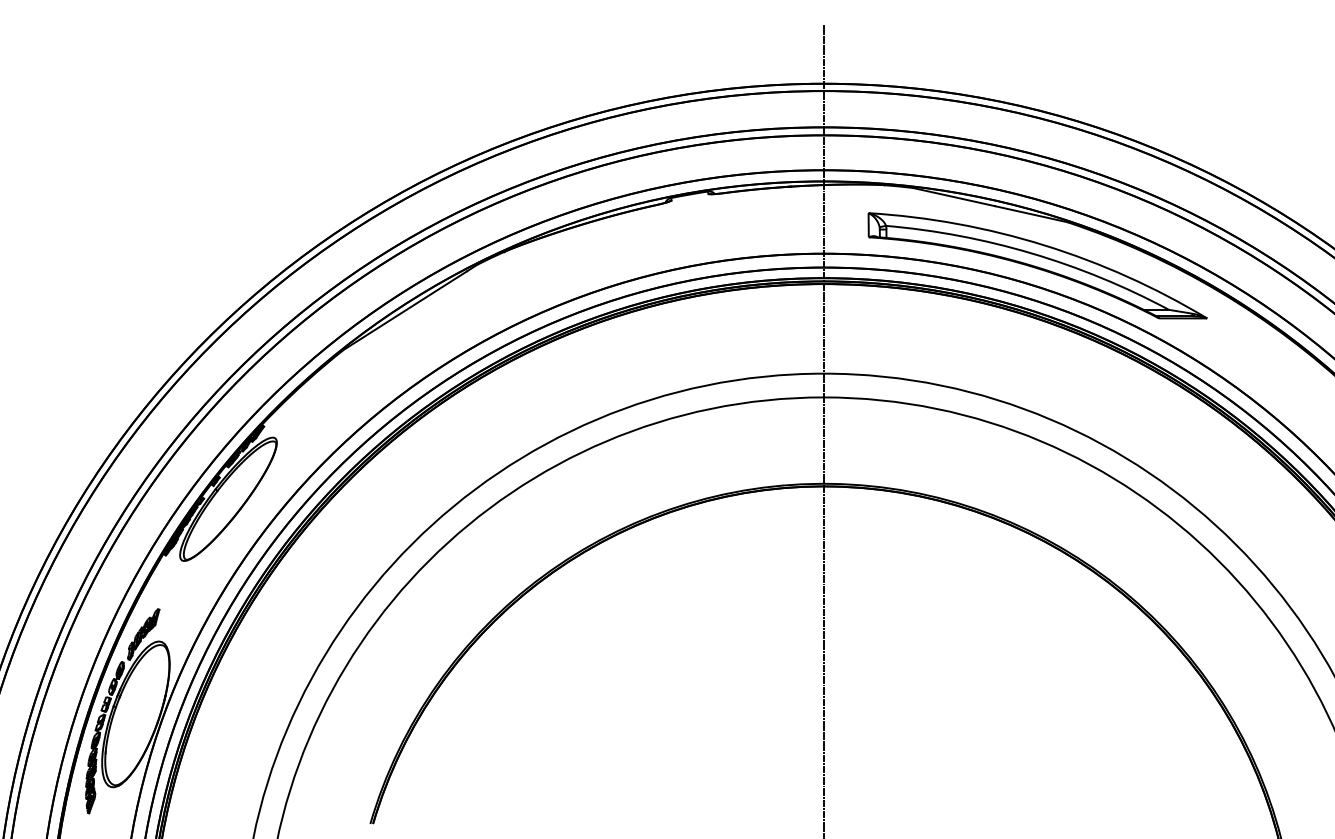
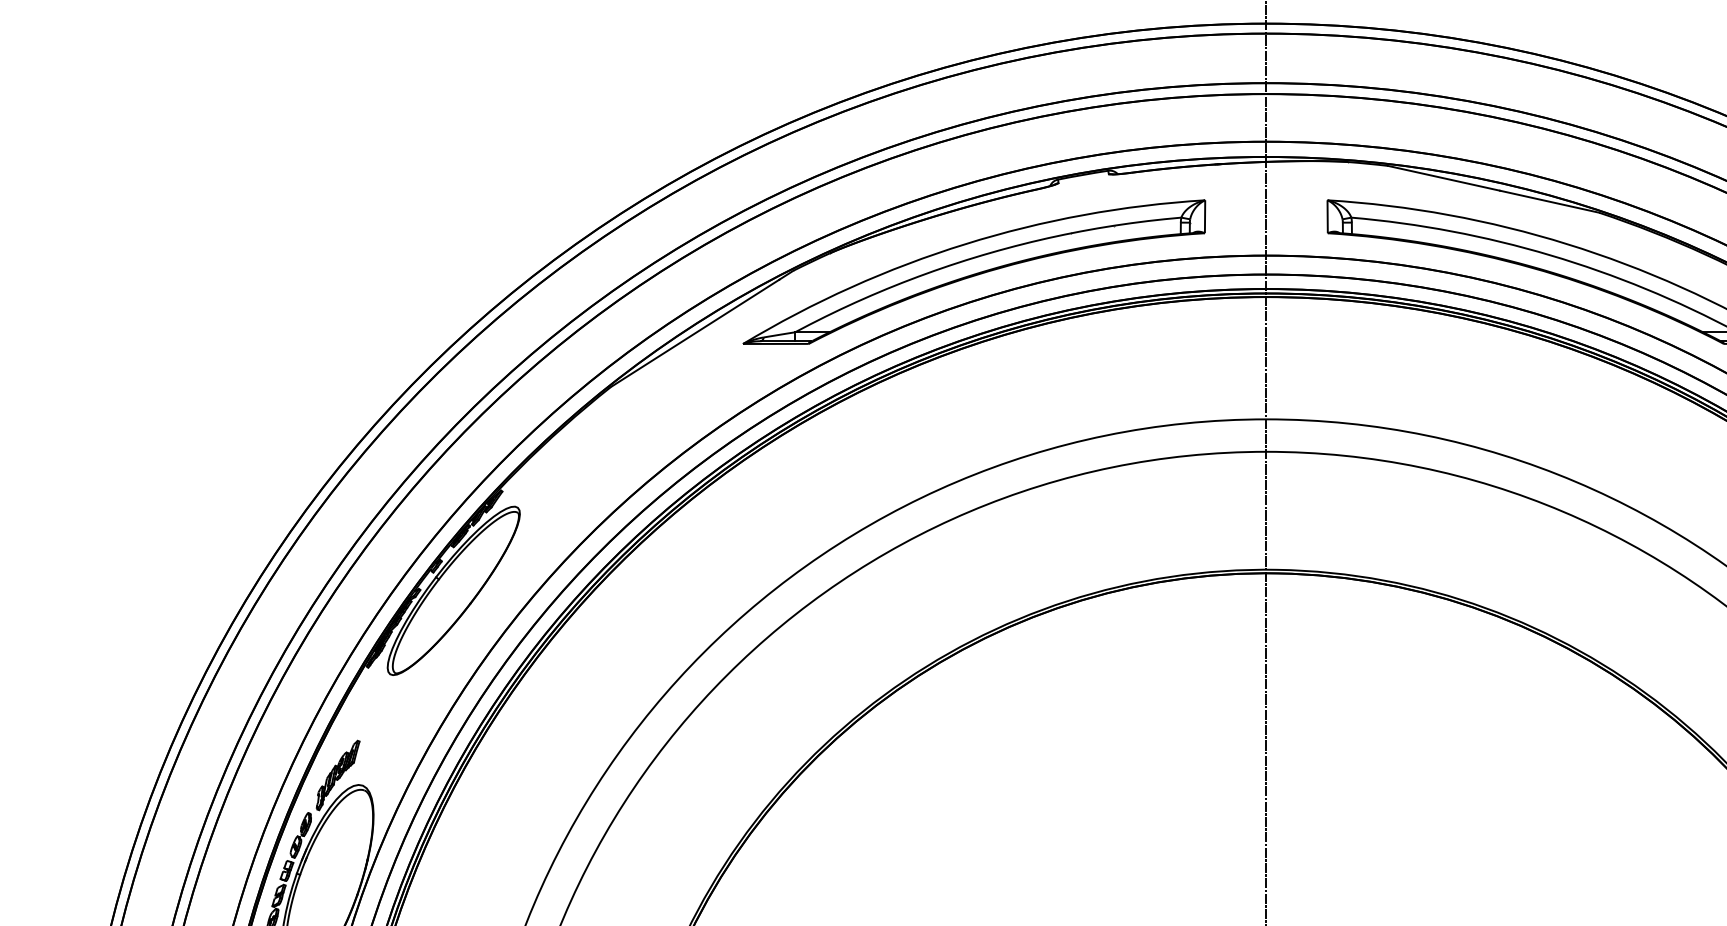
part: (609, 265) -> (973, 271), added

